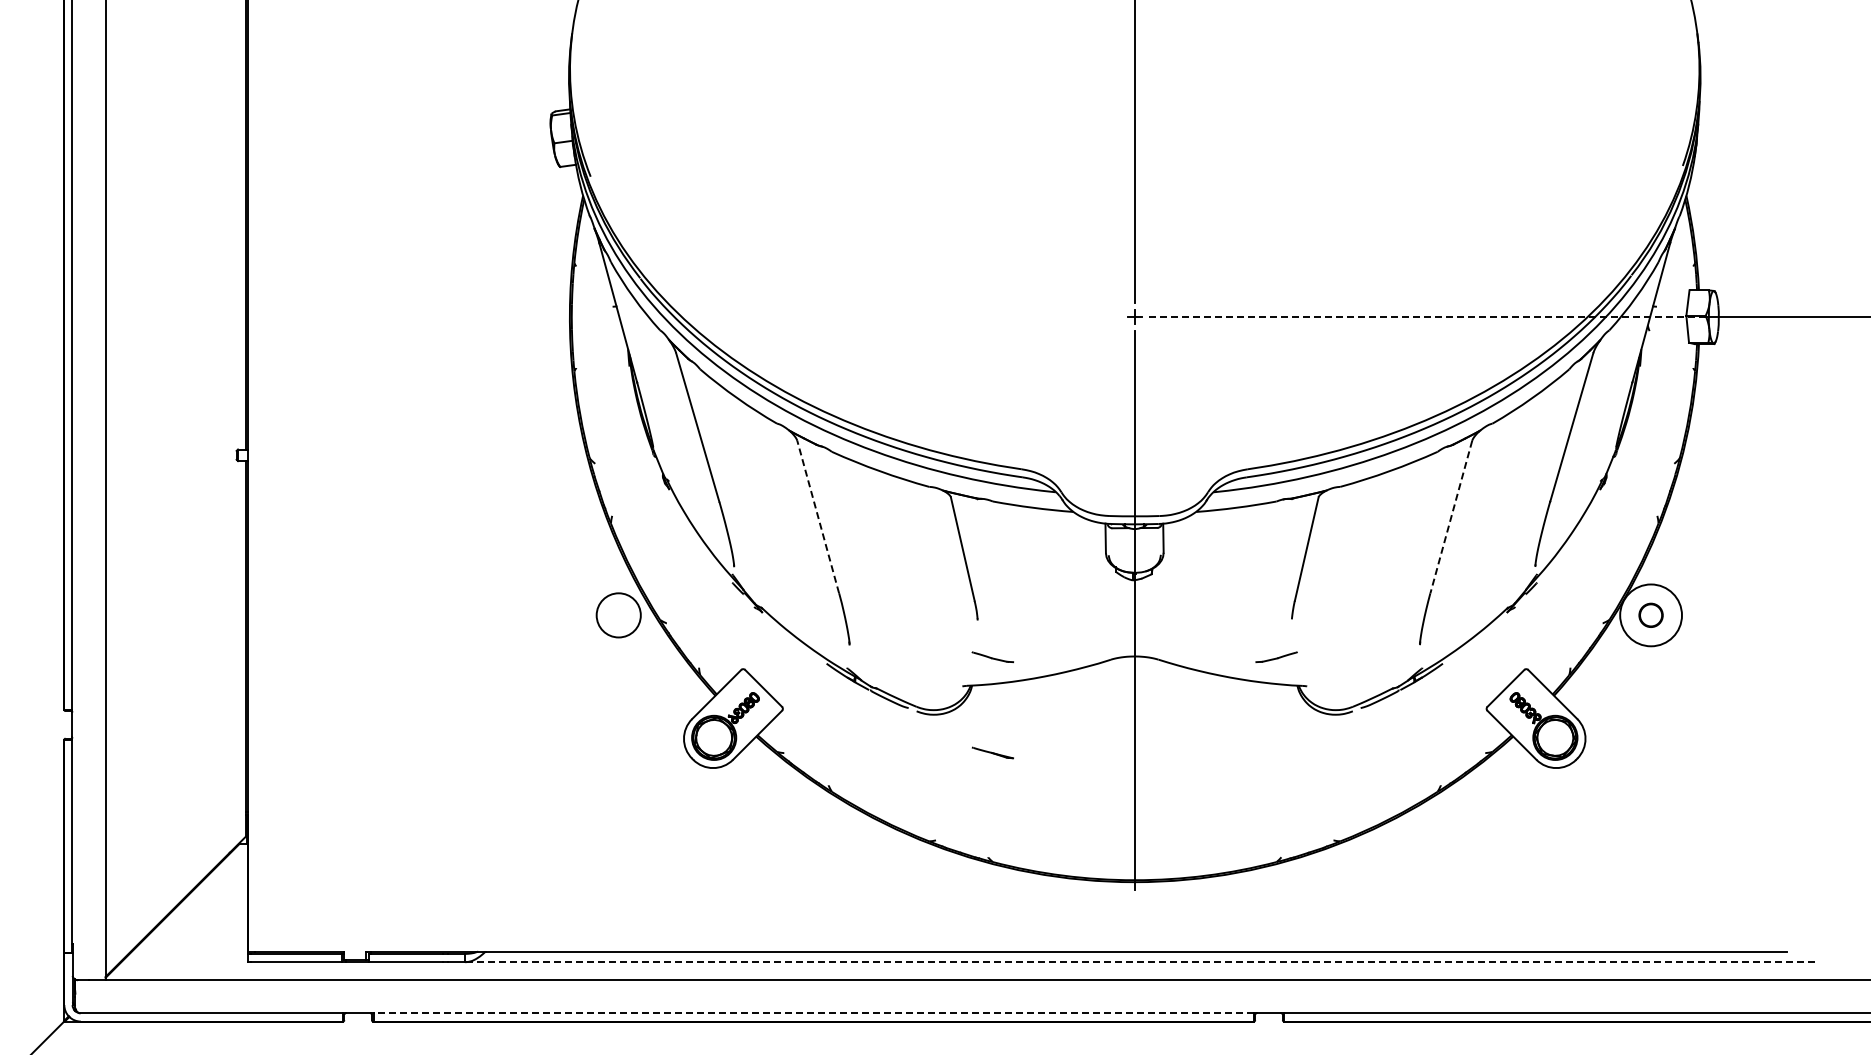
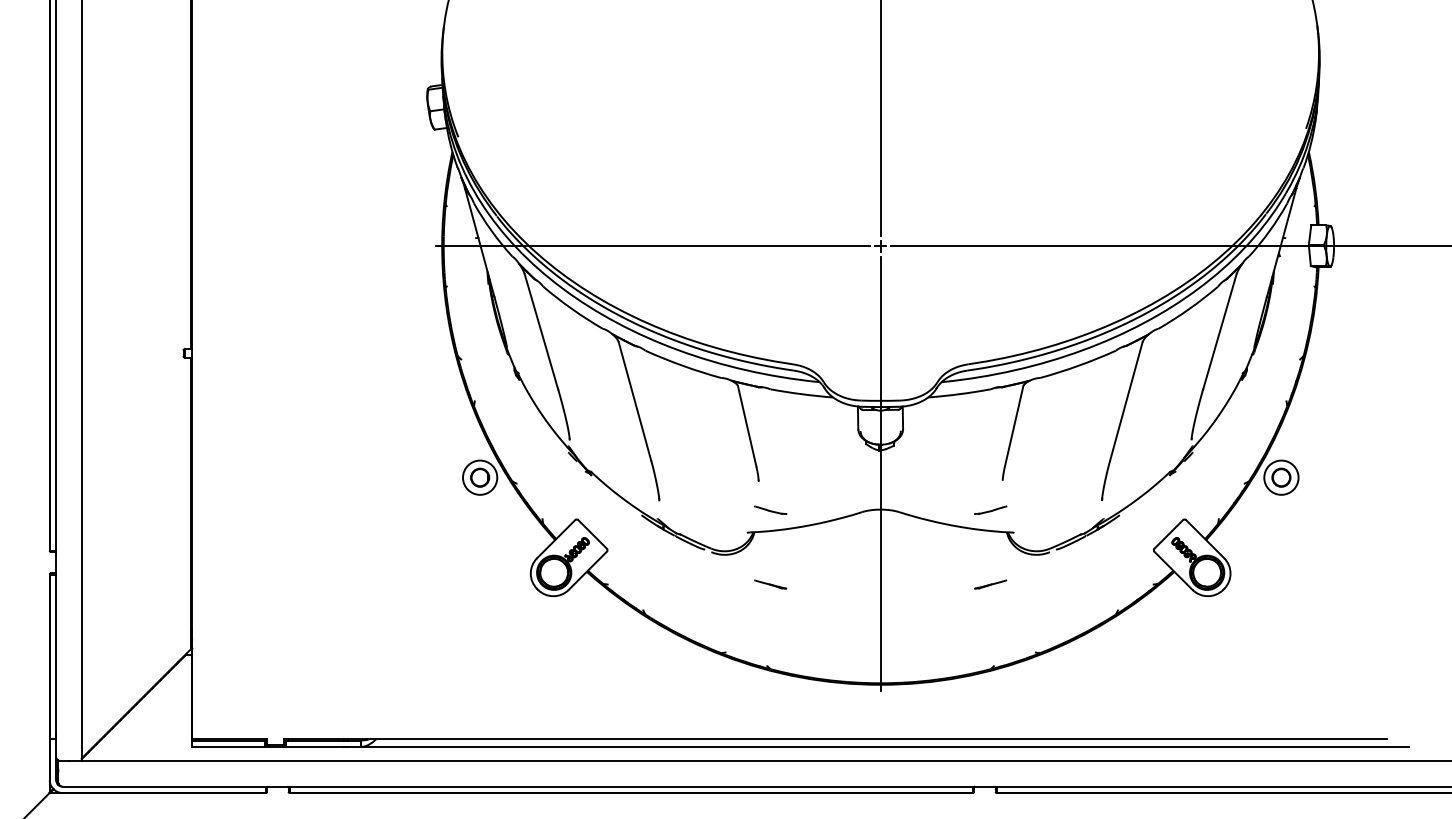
line: (841, 317) -> (653, 246), added
line: (1428, 317) -> (1108, 246), dashed -> solid
line: (818, 516) -> (635, 400), dashed -> solid
line: (1451, 517) -> (1126, 401), dashed -> solid
circle: (618, 614) -> (479, 477), added
circle: (1651, 615) -> (1281, 477), size x0.71
line: (1276, 752) -> (990, 584), added
line: (1140, 962) -> (885, 747), dashed -> solid
line: (813, 1013) -> (631, 786), dashed -> solid

